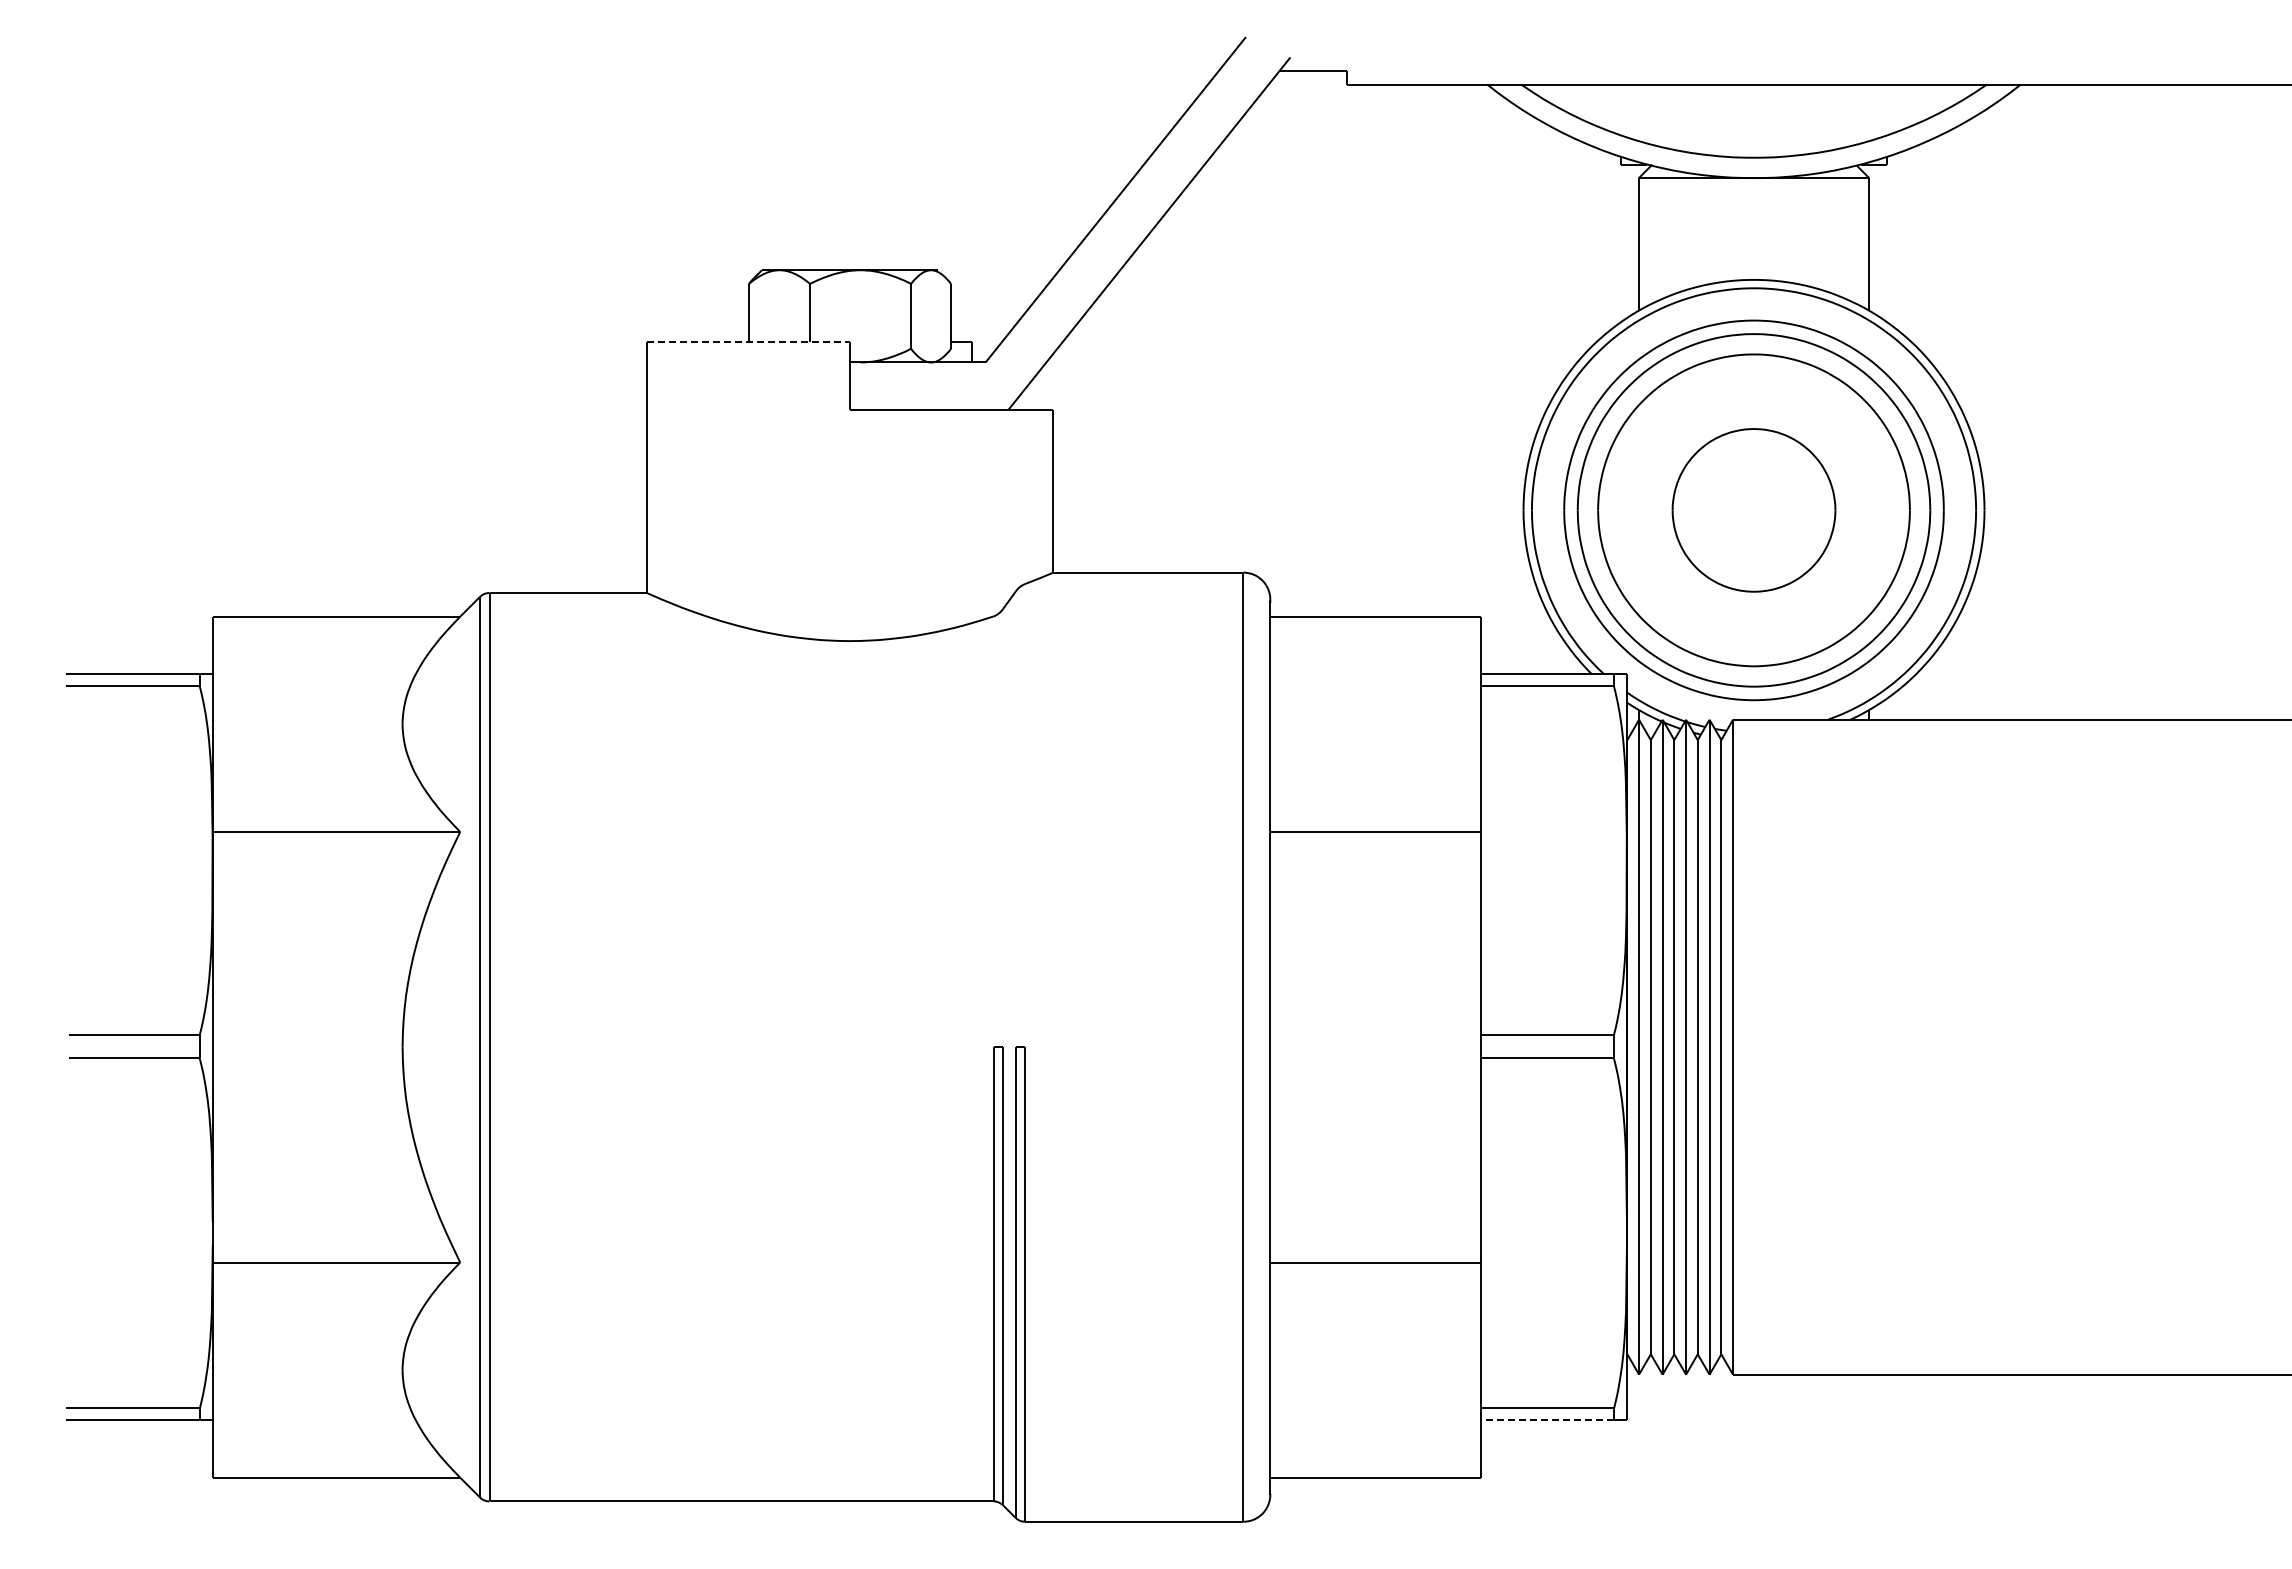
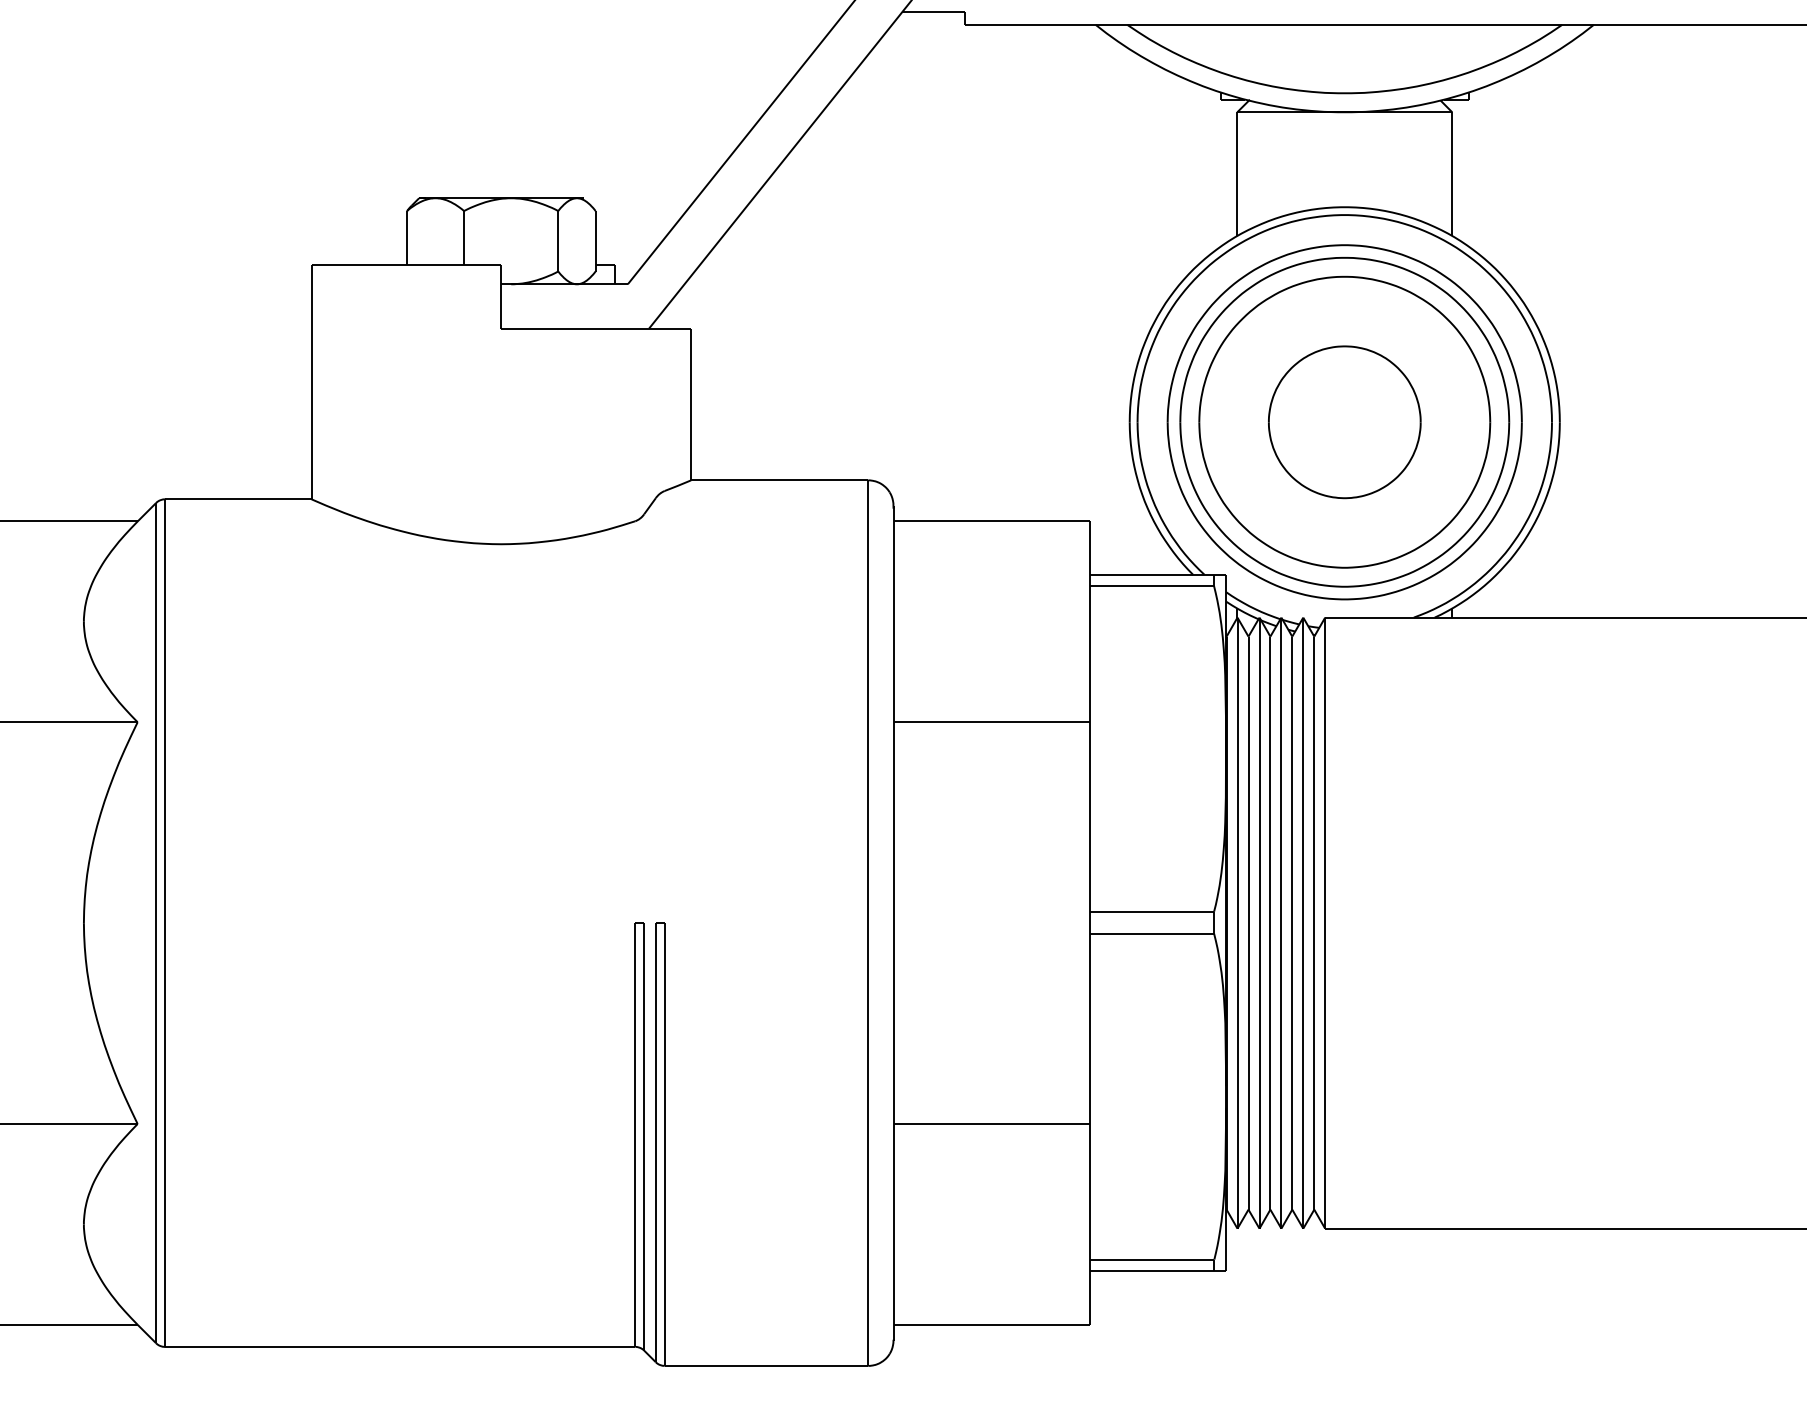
line: (748, 342) -> (406, 265), dashed -> solid
line: (1547, 1419) -> (1152, 1270), dashed -> solid

